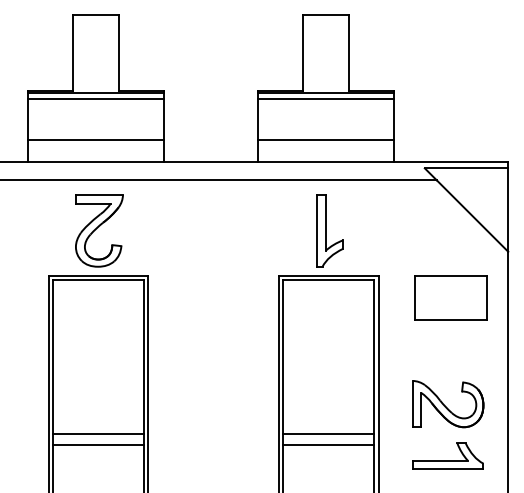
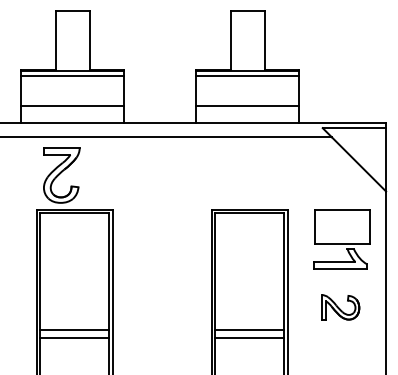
part: (99, 230) -> (61, 175), moved
part: (329, 230) -> (250, 175), removed
part: (448, 404) -> (340, 307), size x0.7
part: (447, 455) -> (339, 258), moved

